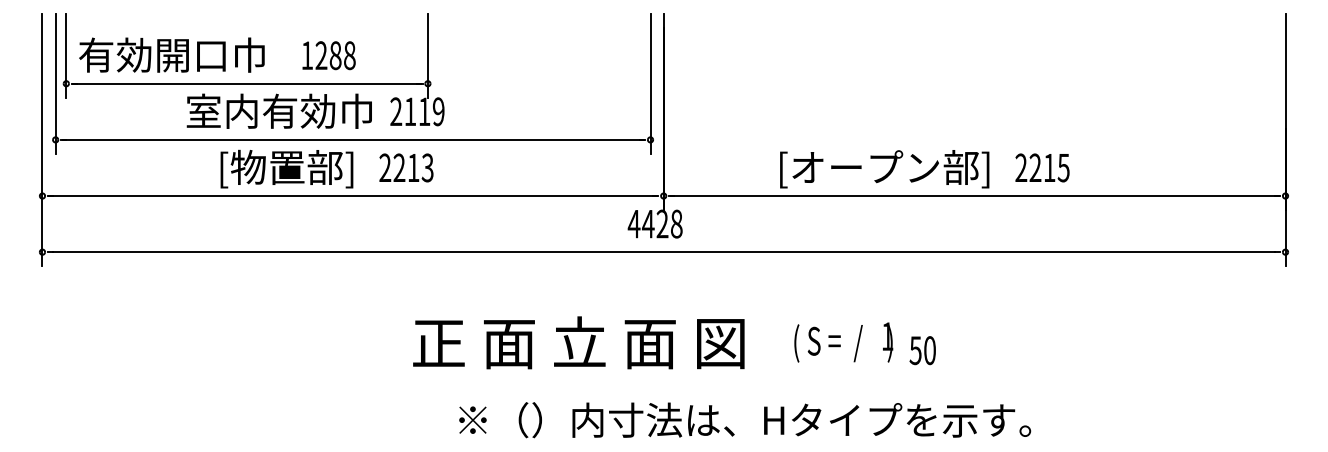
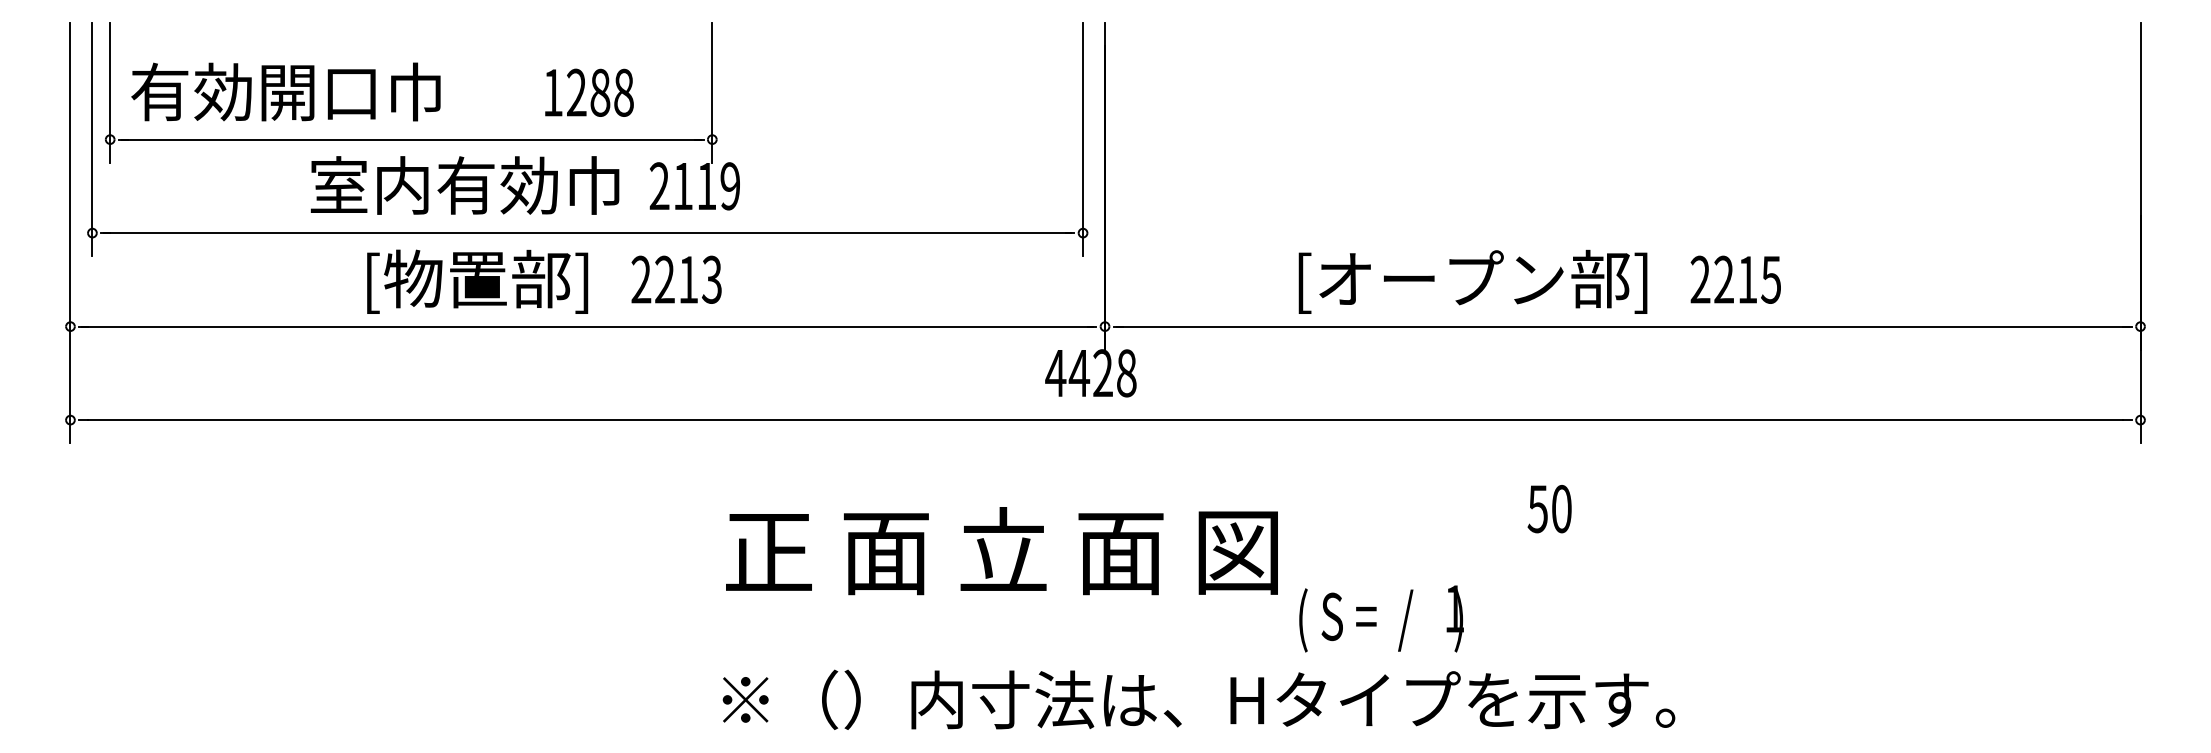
text: (328, 55) -> (588, 92), moved
text: (578, 342) -> (1001, 550), moved
text: (843, 342) -> (1381, 618), moved
text: (922, 350) -> (1549, 508), moved
text: (745, 420) -> (1199, 700), moved

